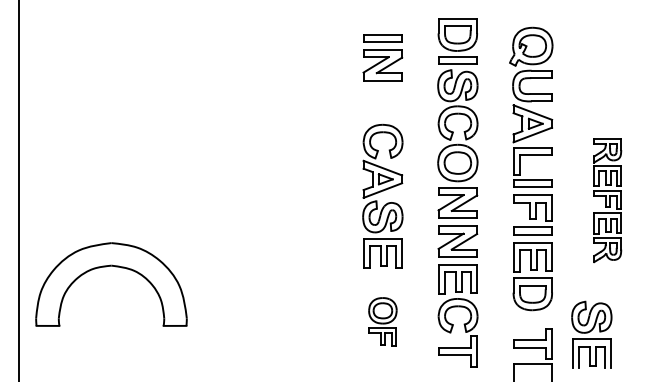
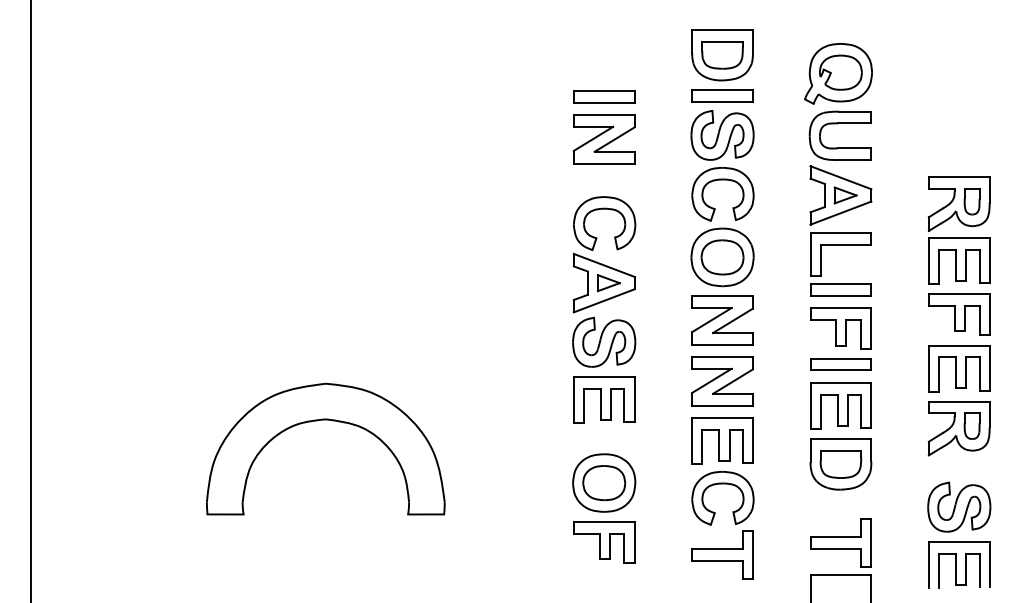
part: (382, 57) -> (603, 127), moved
part: (607, 200) -> (958, 316), size x1.43
part: (115, 267) -> (332, 422), moved
part: (382, 321) -> (603, 507), size x1.43
part: (591, 334) -> (958, 534), moved

